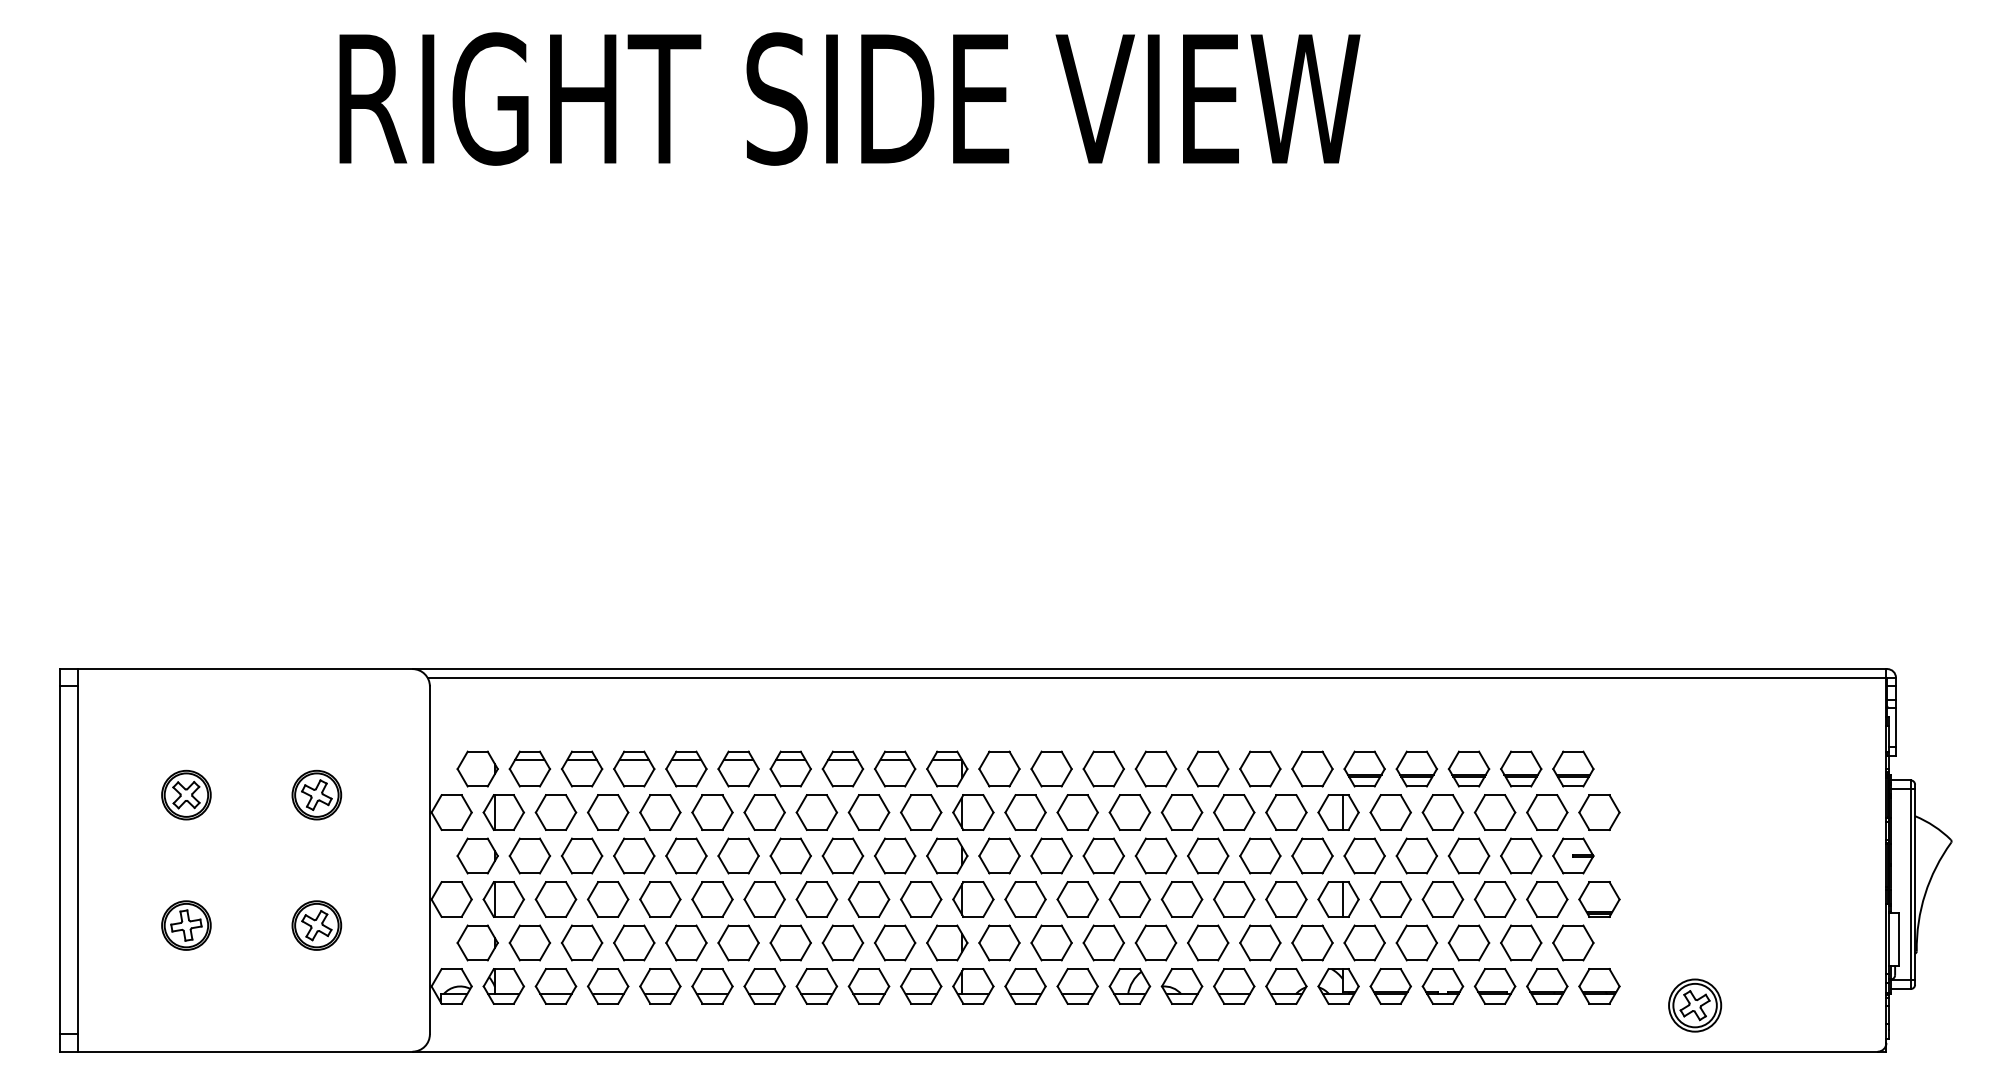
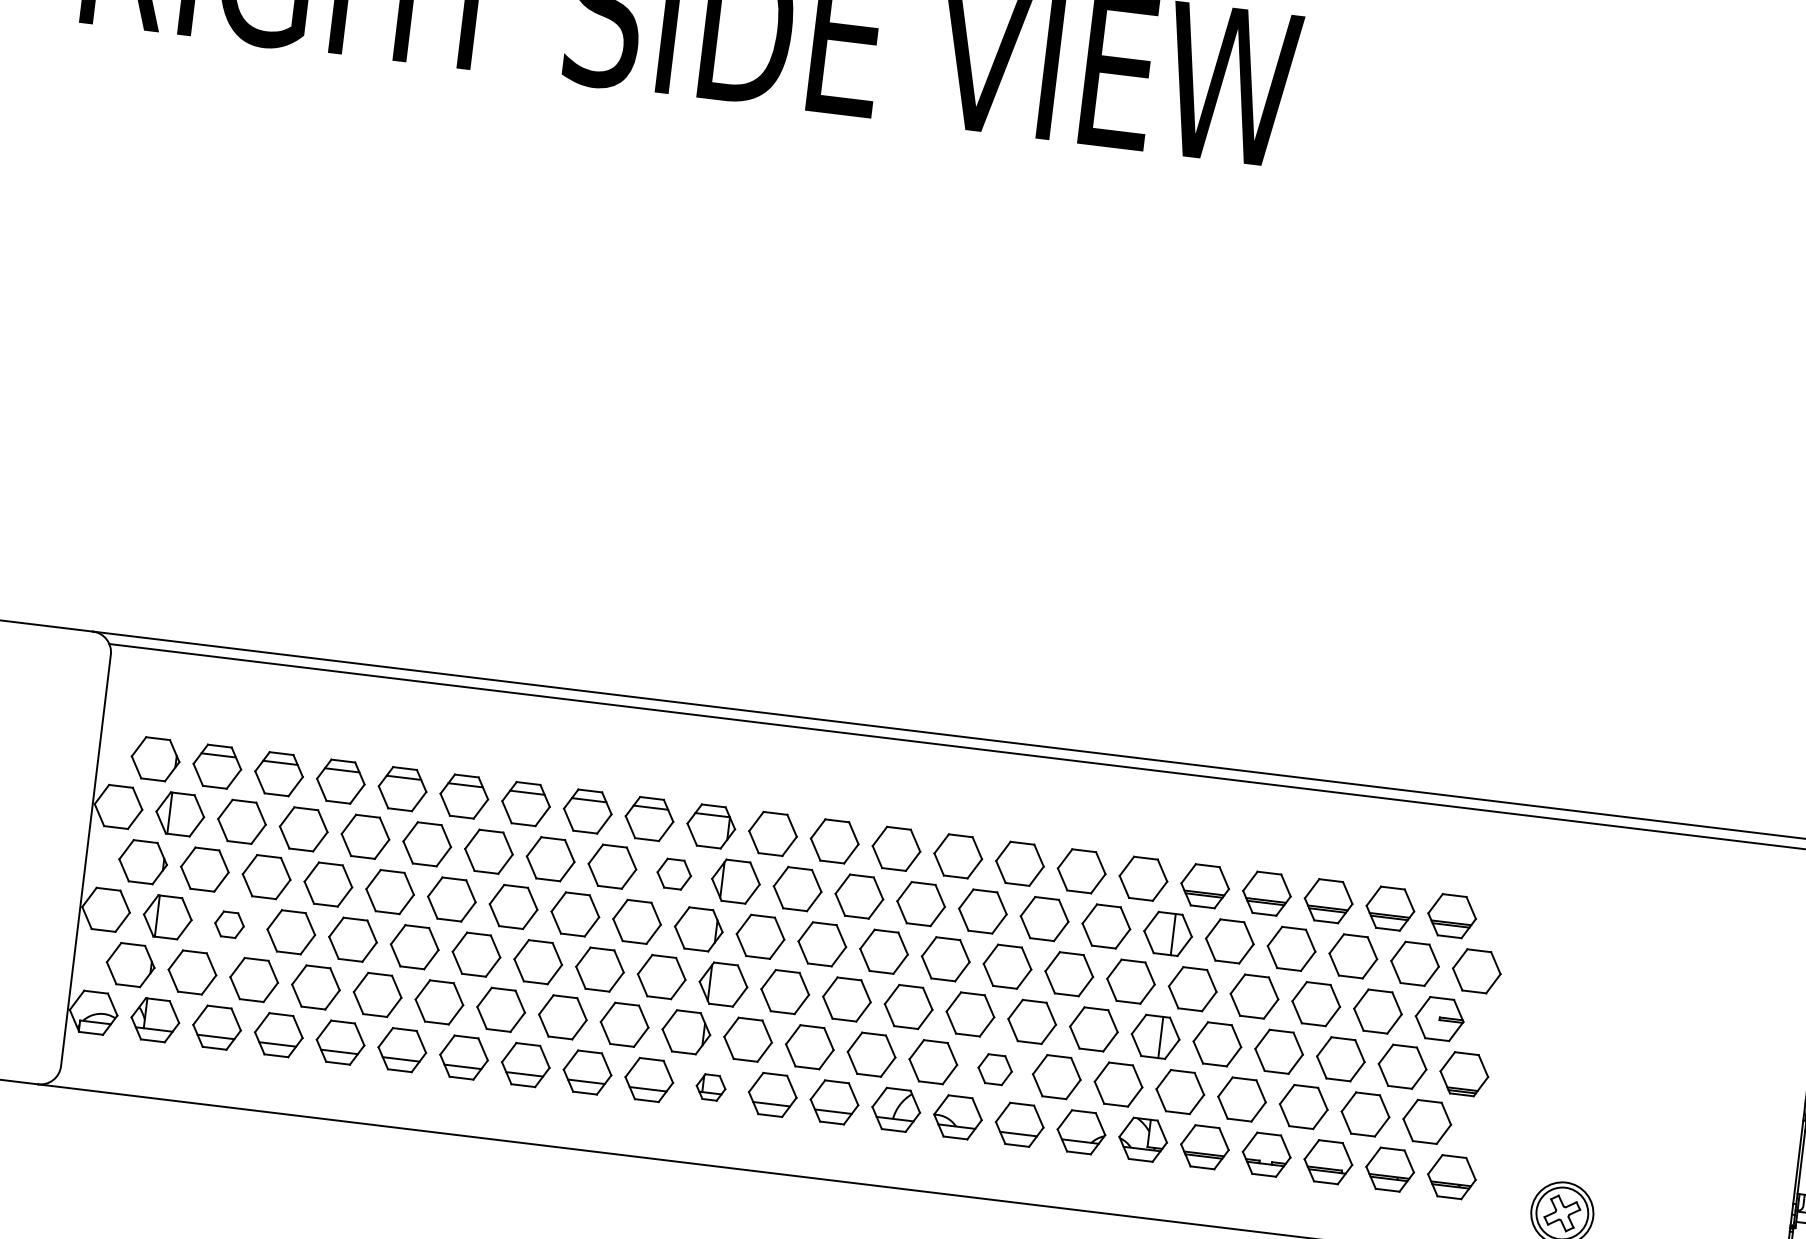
part: (921, 812) -> (674, 874), size x0.7
part: (555, 899) -> (228, 924), size x0.6
part: (1208, 942) -> (995, 1069), size x0.7
part: (973, 986) -> (711, 1087), size x0.6

